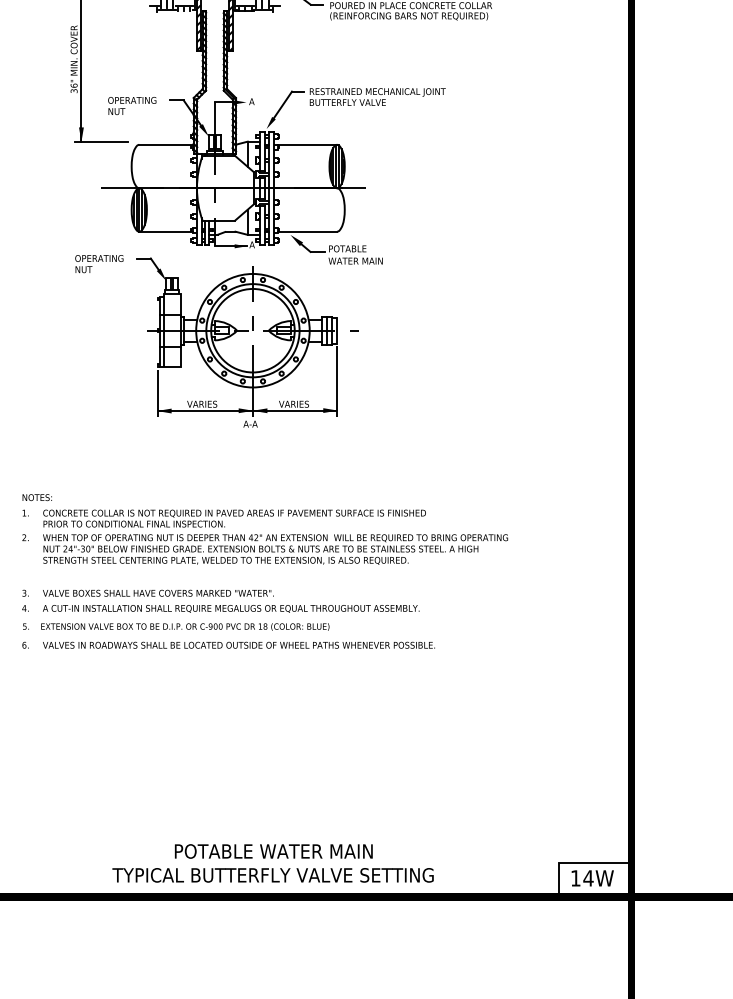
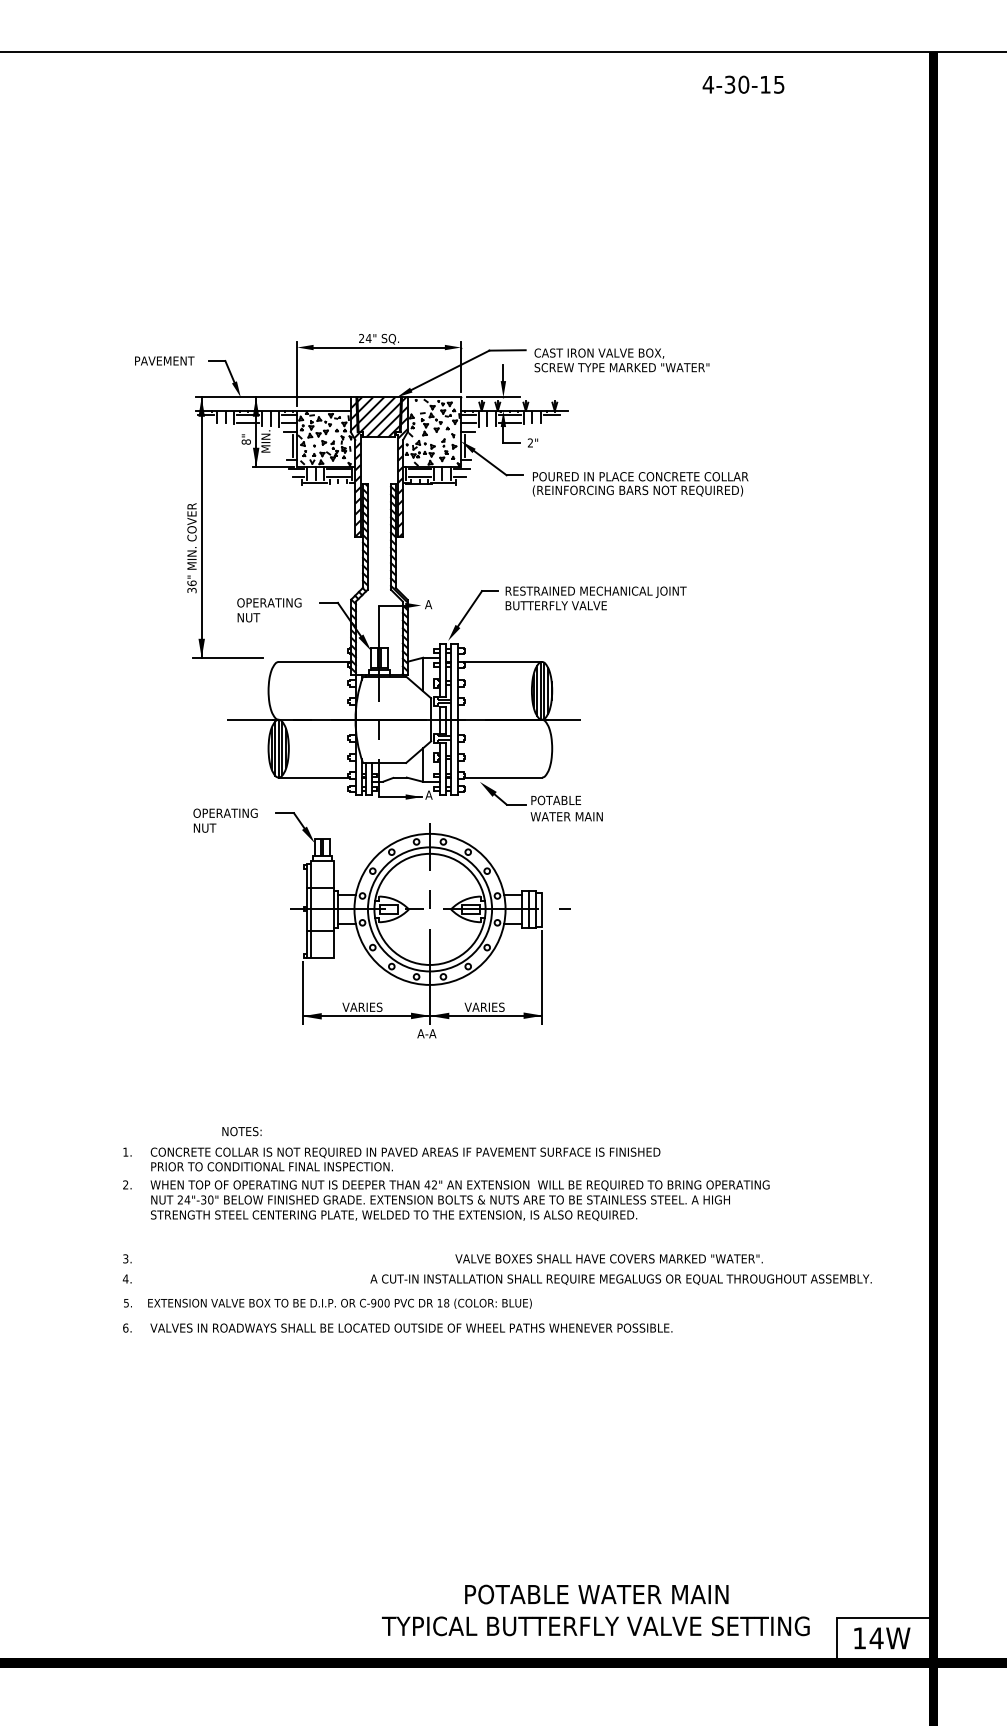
text: (36, 497) -> (241, 1131), moved
text: (157, 592) -> (608, 1258), moved
text: (230, 608) -> (620, 1279), moved
text: (272, 863) -> (595, 1610), moved

